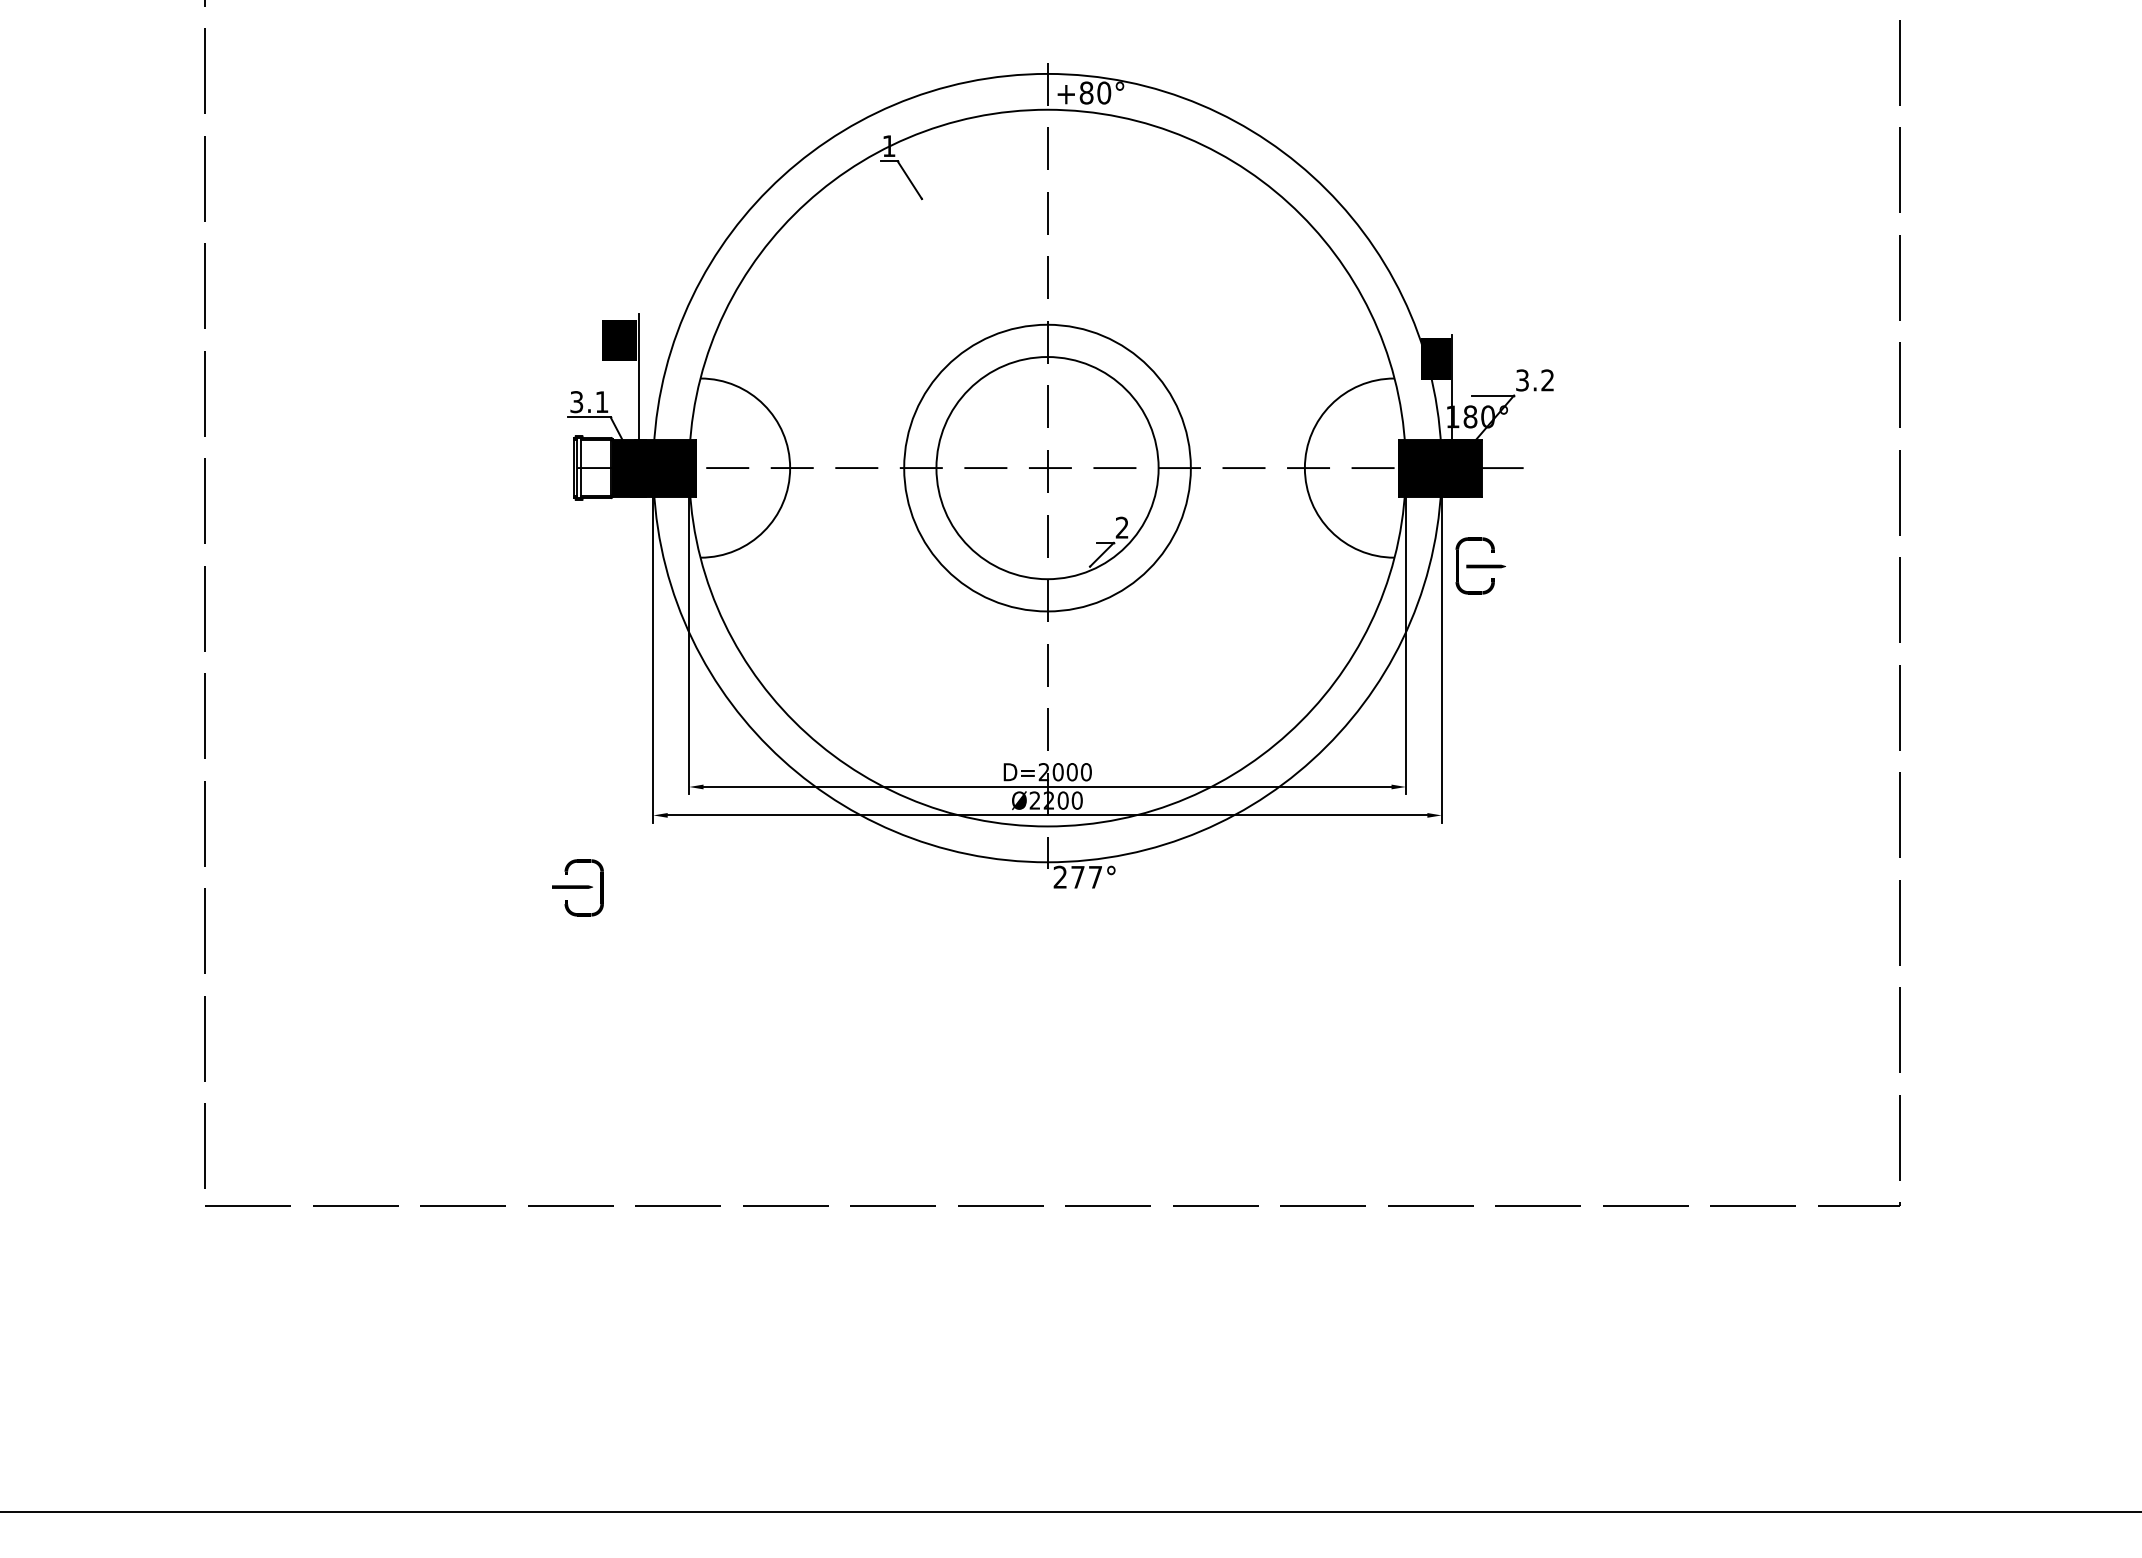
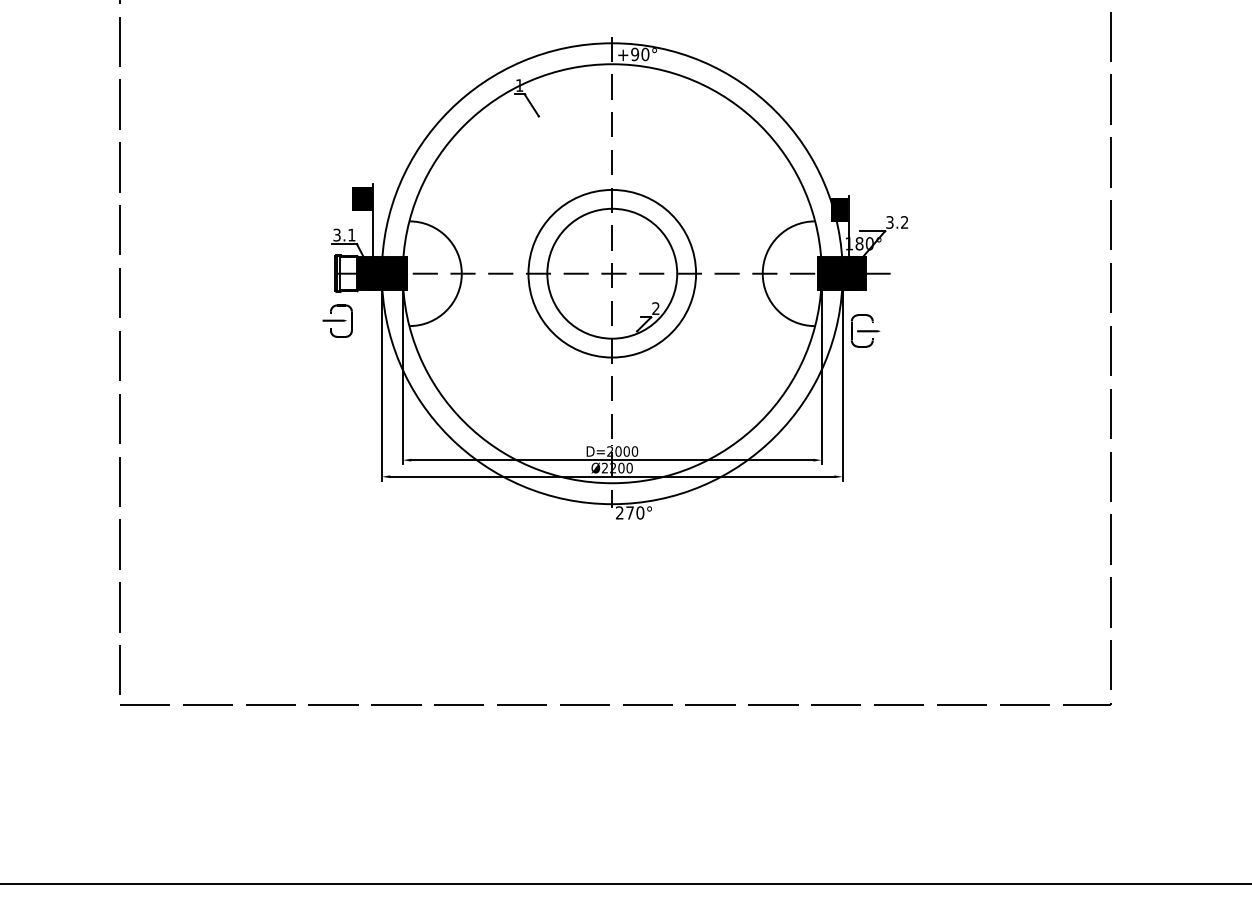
text: (1087, 93) -> (635, 54), +80° -> +90°
text: (1095, 876) -> (640, 512), 277° -> 270°
part: (577, 886) -> (337, 320), moved

